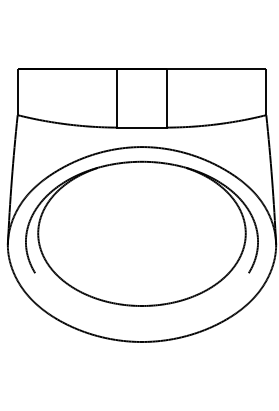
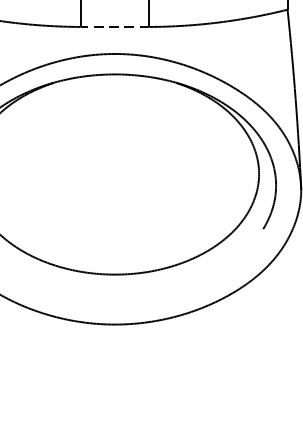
line: (141, 127) -> (114, 26), solid -> dashed

